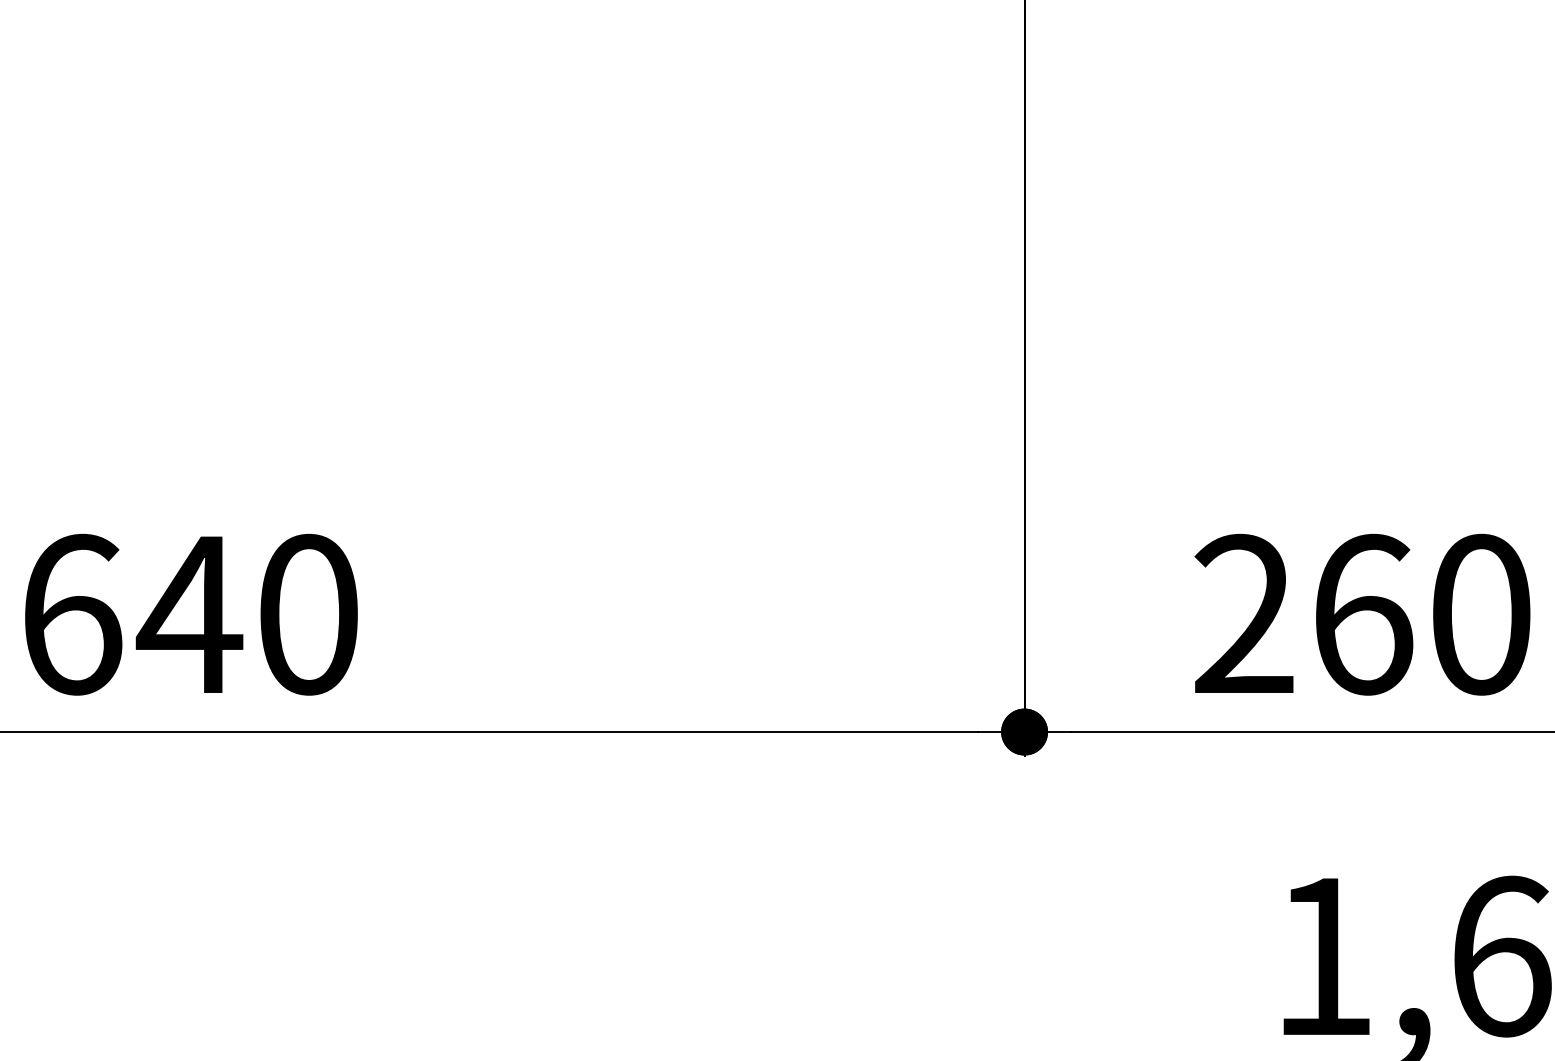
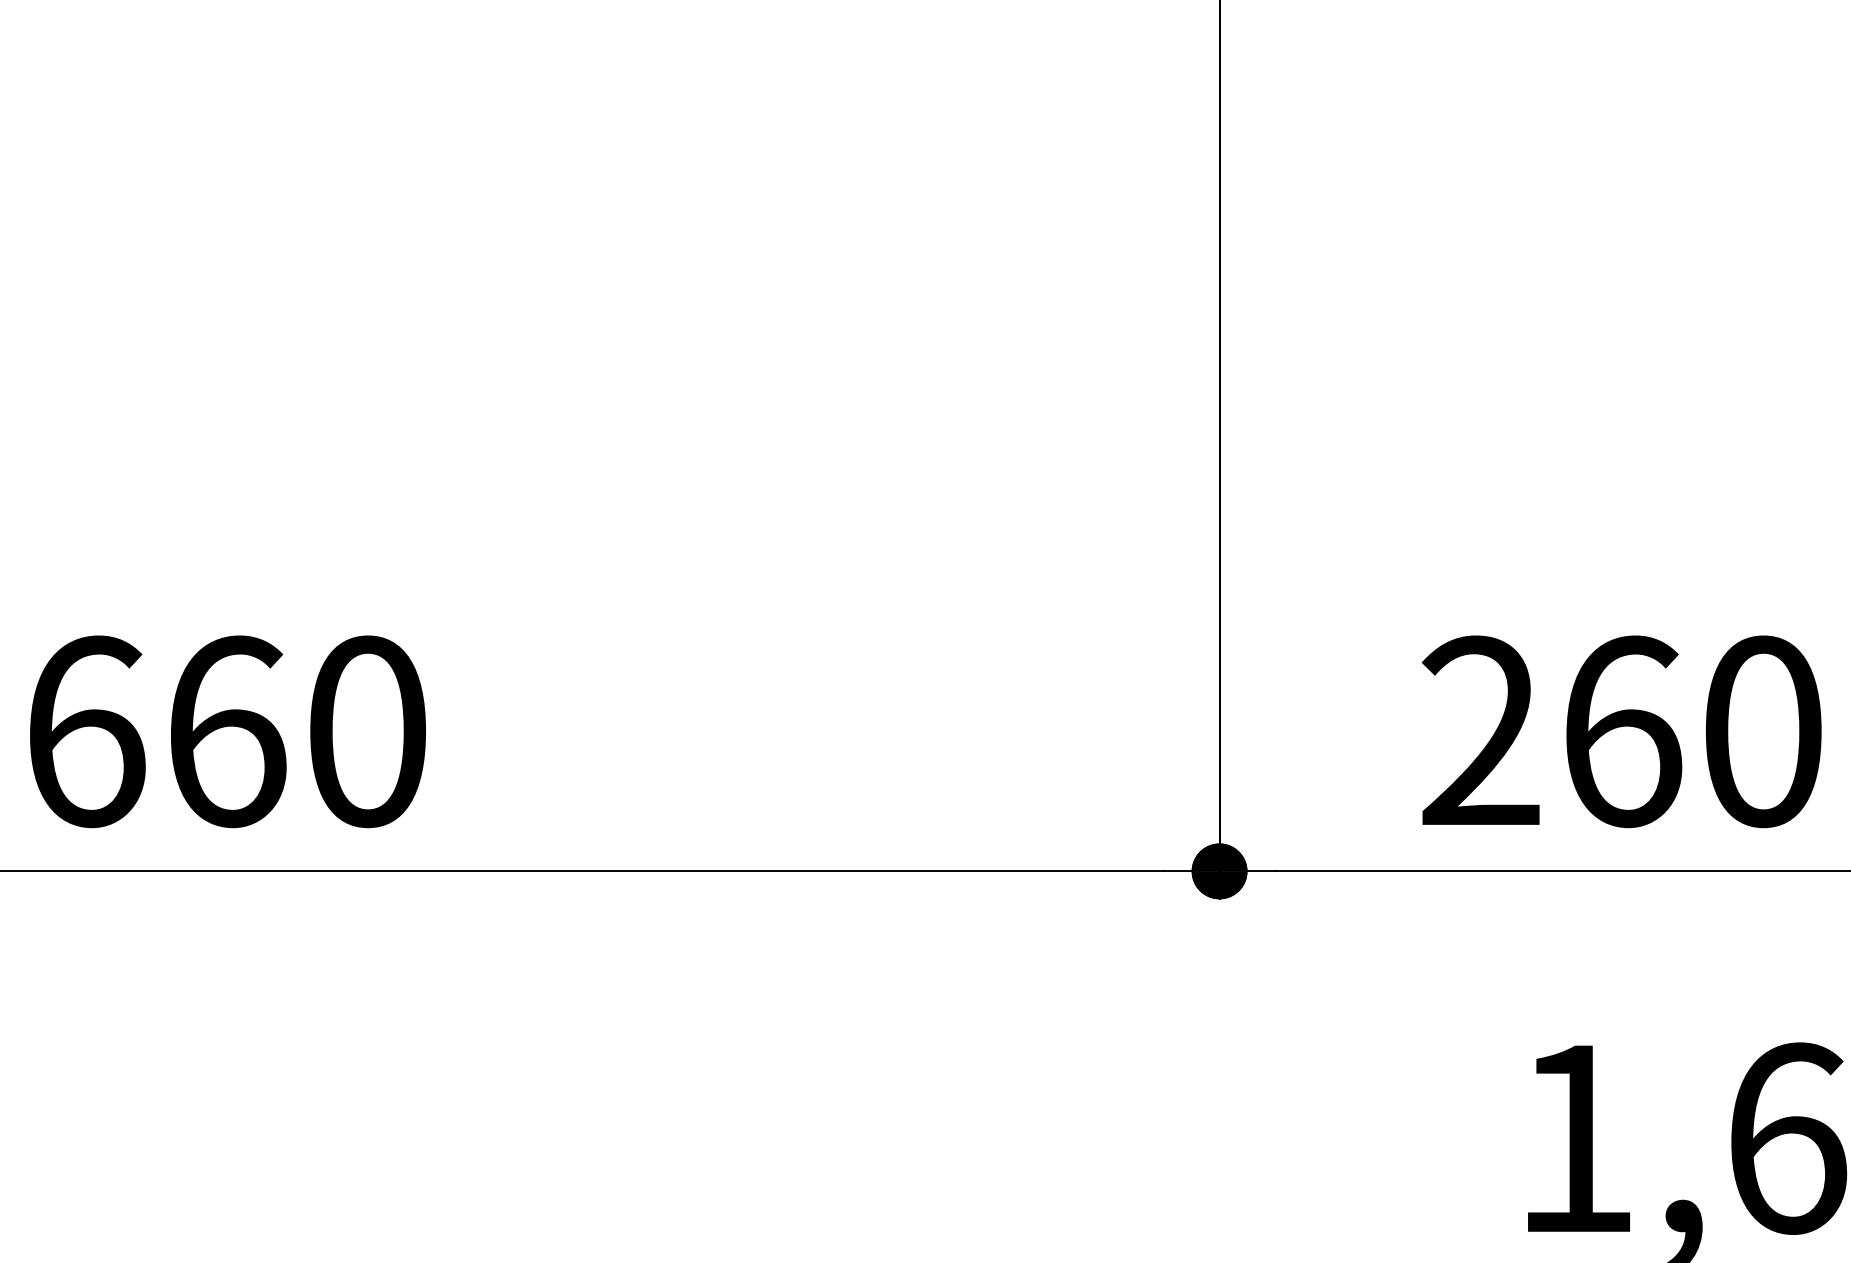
text: (189, 614) -> (225, 731), 640 -> 660

